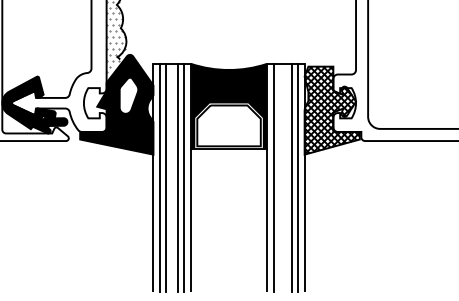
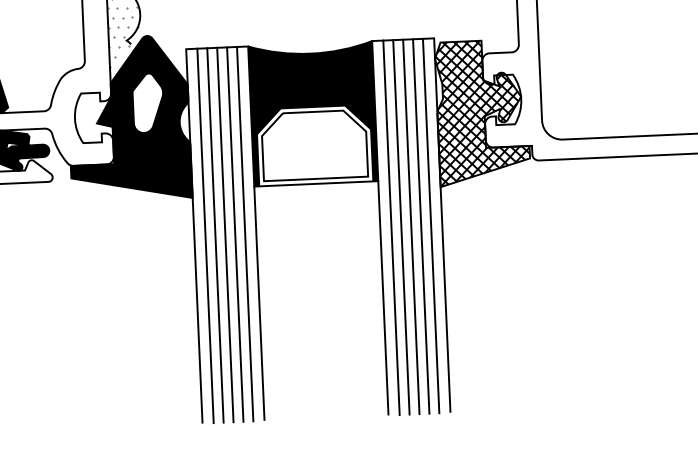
line: (172, 177) -> (225, 234), added
line: (279, 177) -> (401, 226), added
line: (285, 177) -> (410, 226), added

